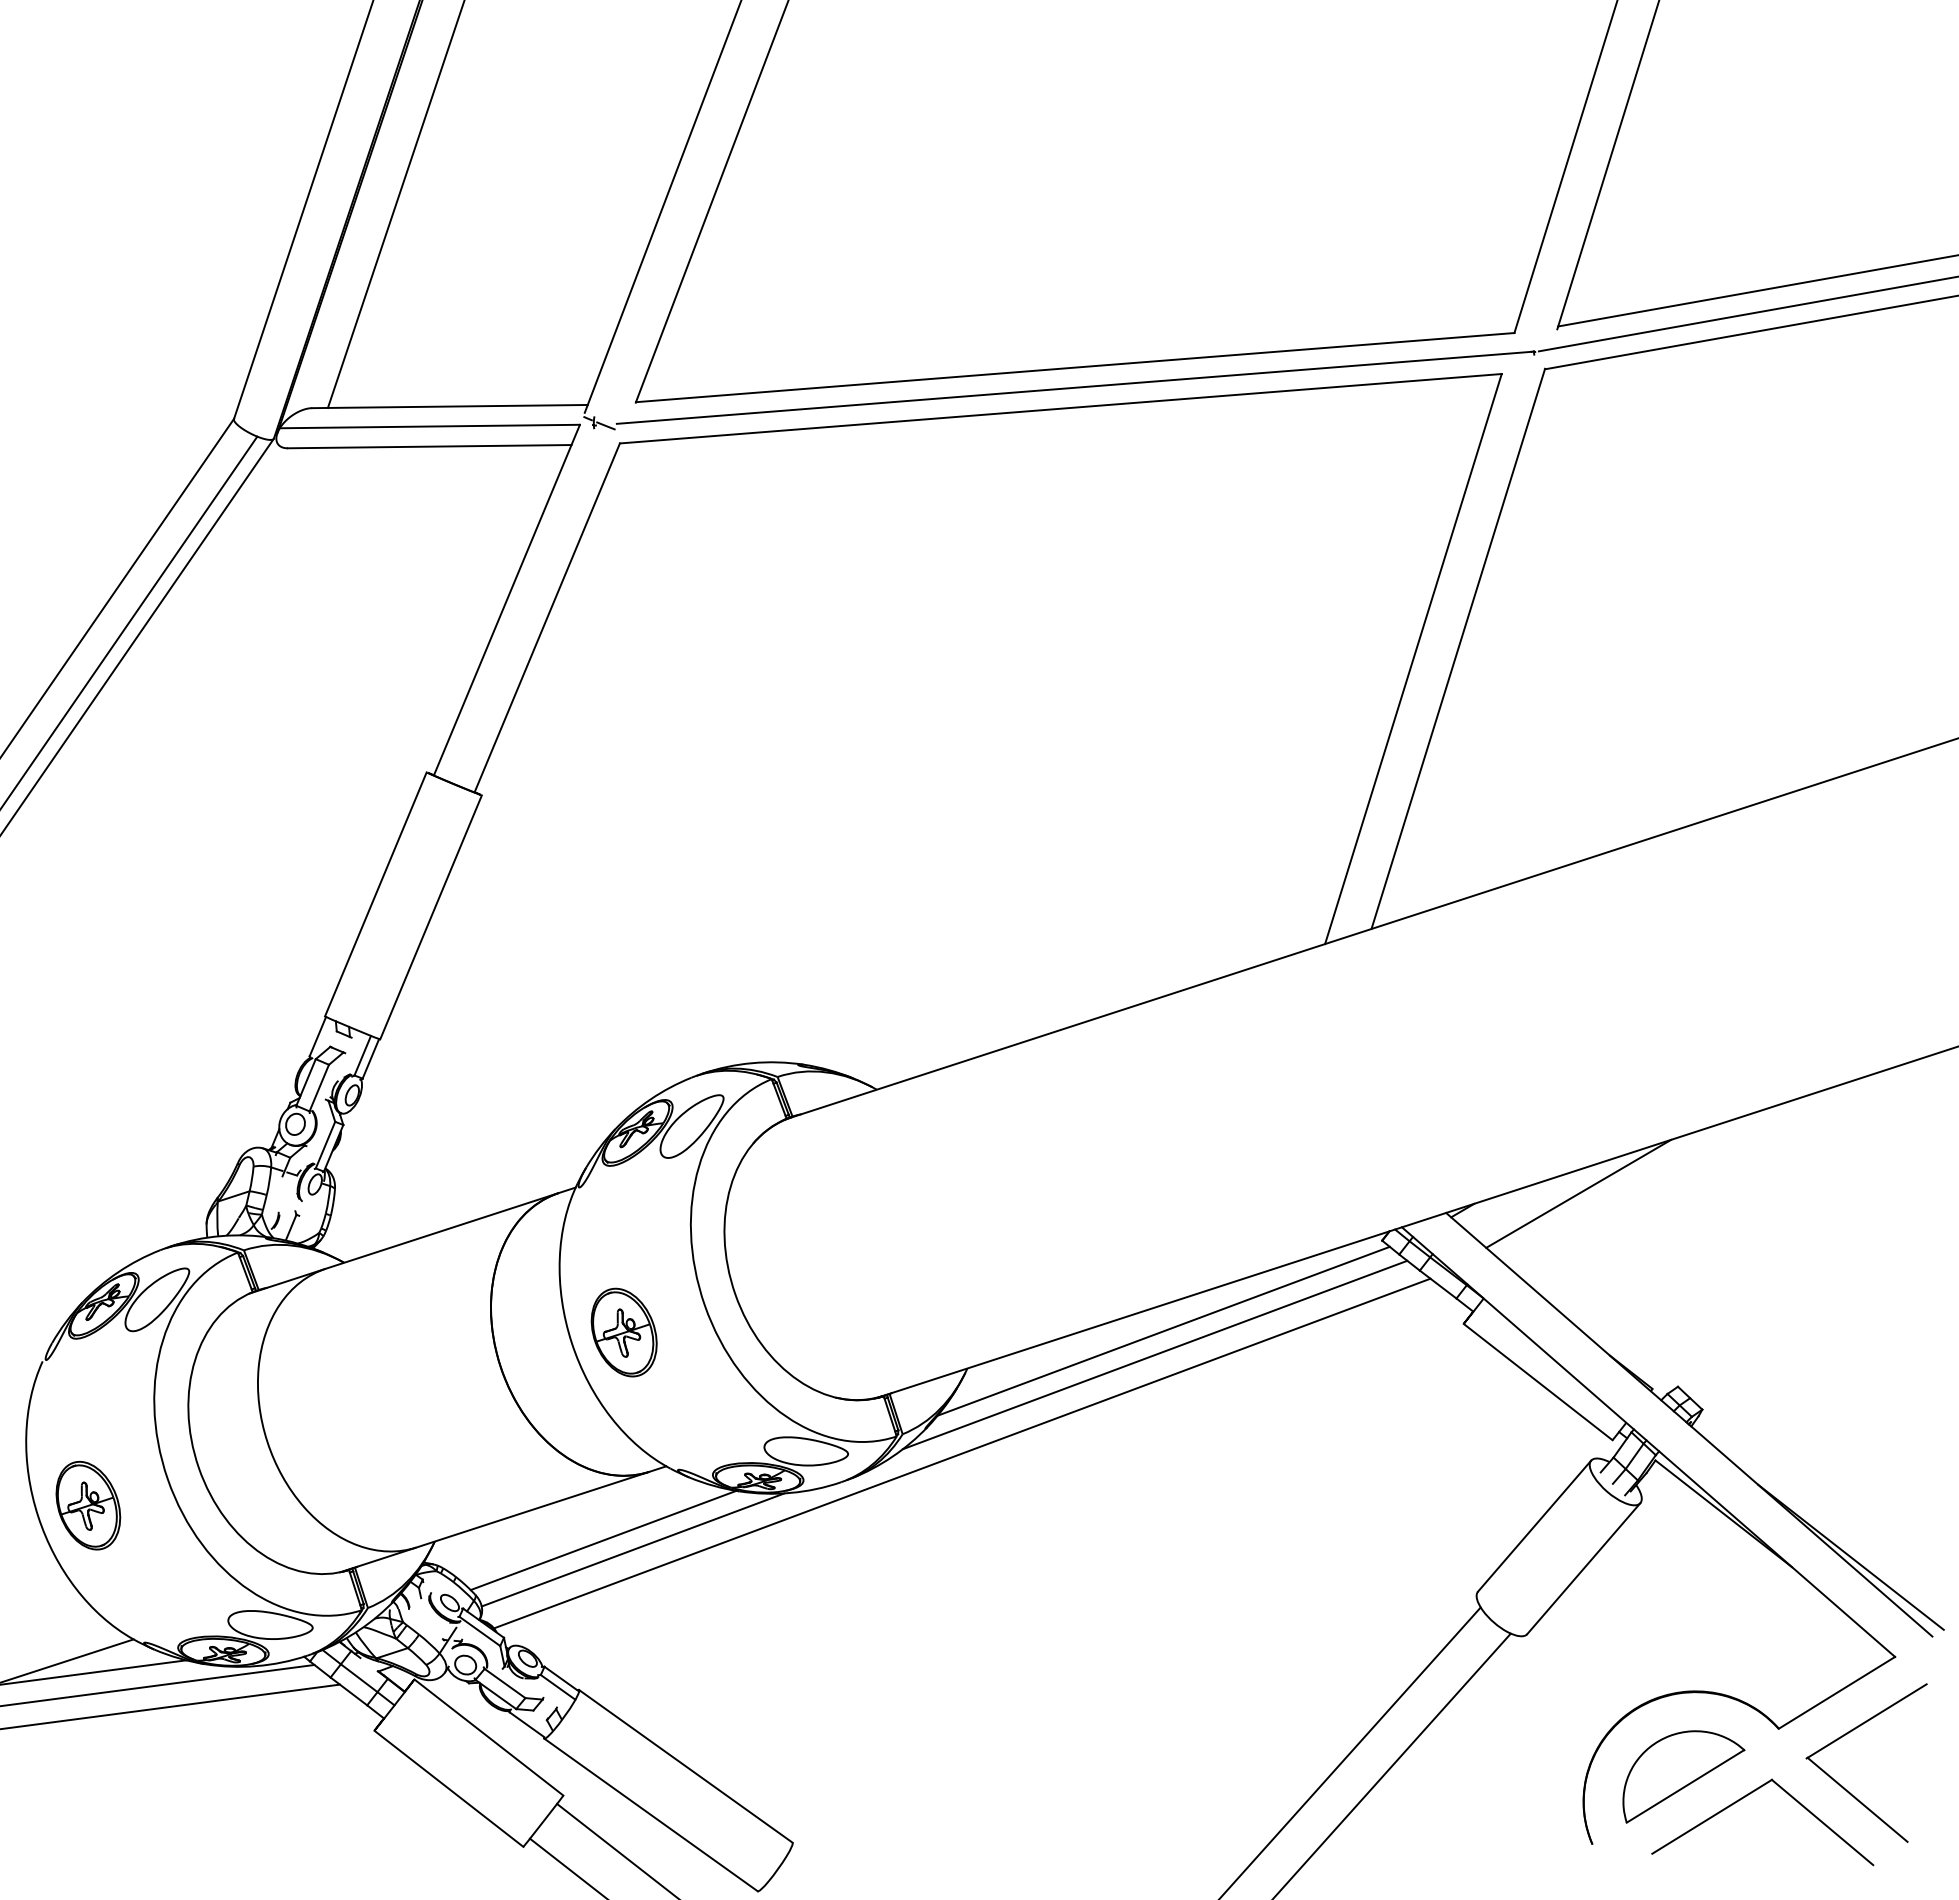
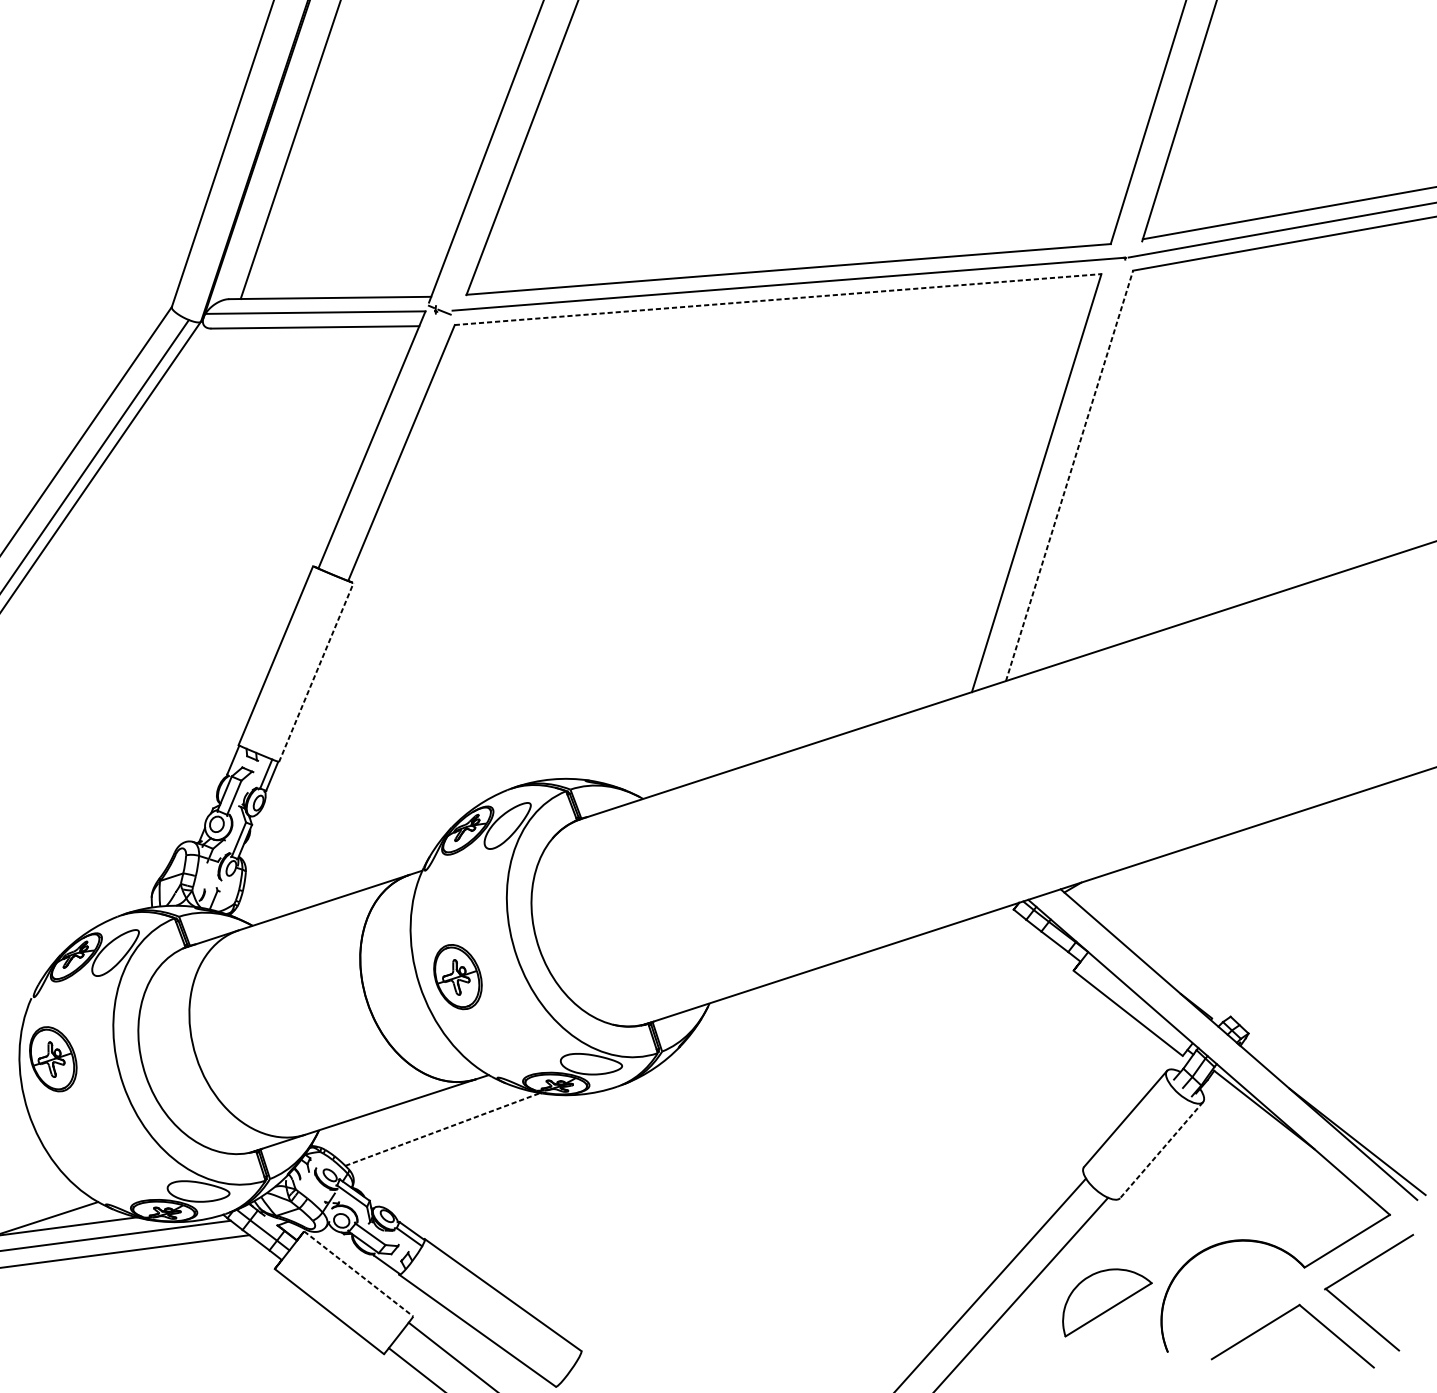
line: (1061, 408) -> (778, 299), solid -> dashed
line: (1458, 648) -> (1069, 475), solid -> dashed
line: (431, 916) -> (316, 671), solid -> dashed
line: (1578, 1193) -> (1157, 875), removed
line: (1163, 1330) -> (853, 975), removed
line: (1154, 1354) -> (846, 993), removed
line: (962, 1453) -> (706, 1065), removed
part: (88, 1505) -> (53, 1059), moved
line: (603, 1540) -> (442, 1129), solid -> dashed
line: (632, 1549) -> (464, 1136), removed
line: (1583, 1568) -> (1161, 1150), solid -> dashed
line: (489, 1737) -> (359, 1273), solid -> dashed
part: (1683, 1776) -> (1107, 1302), moved

